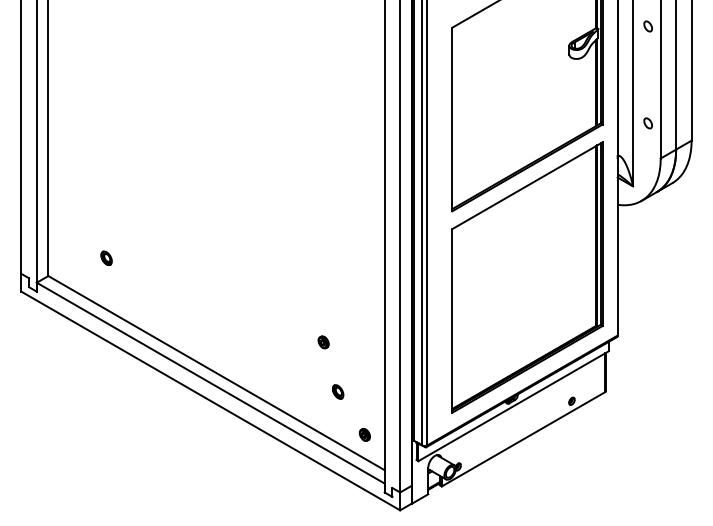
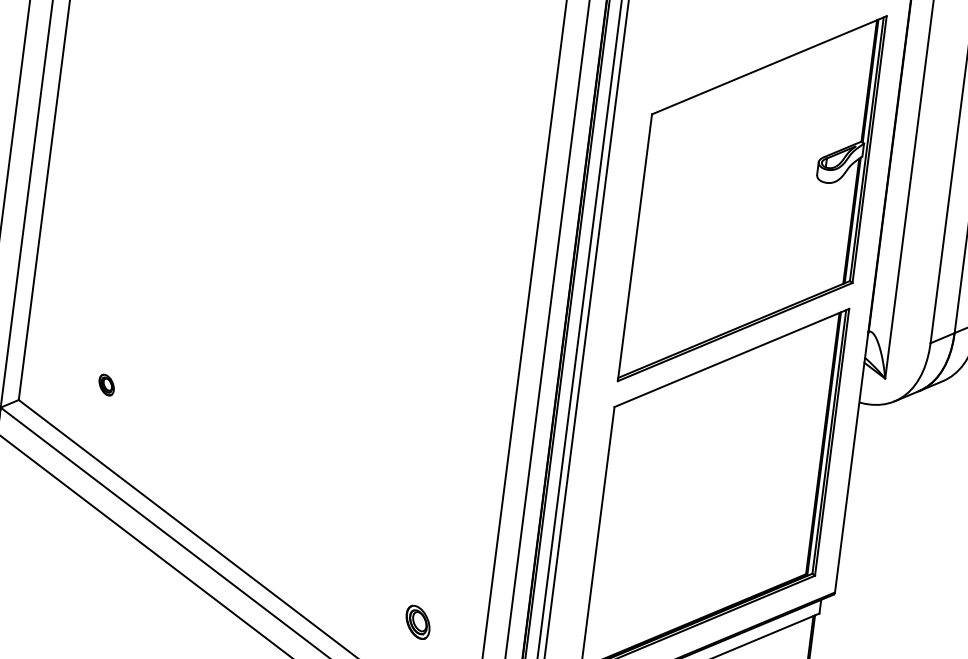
part: (647, 26) -> (935, 148), removed
part: (647, 123) -> (917, 289), removed
part: (323, 342) -> (406, 547), removed
part: (338, 391) -> (418, 621), size x1.6

